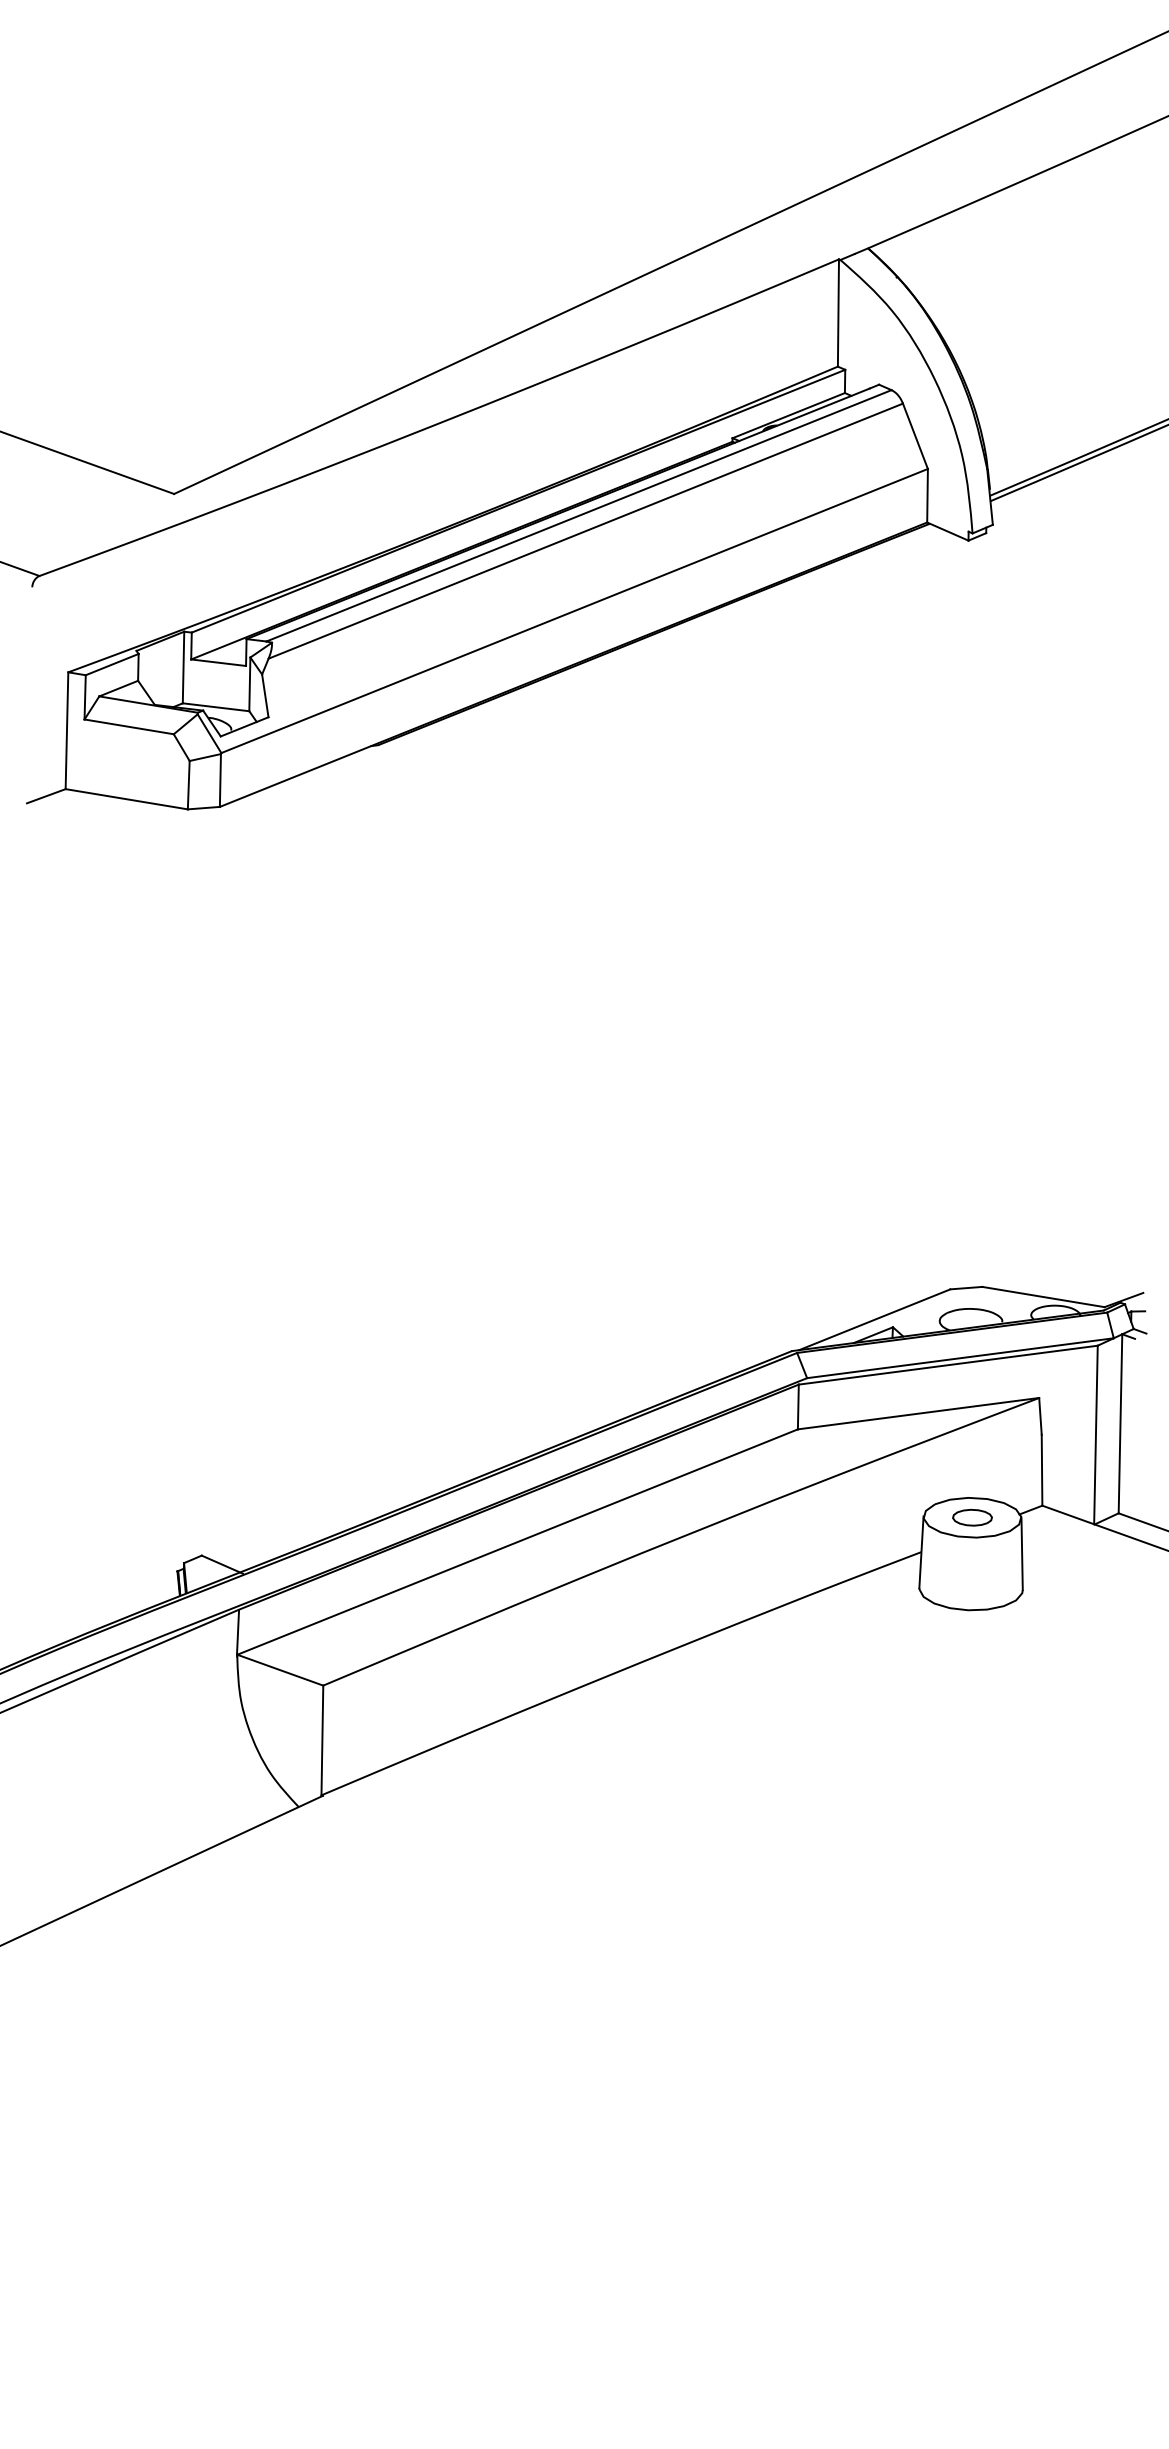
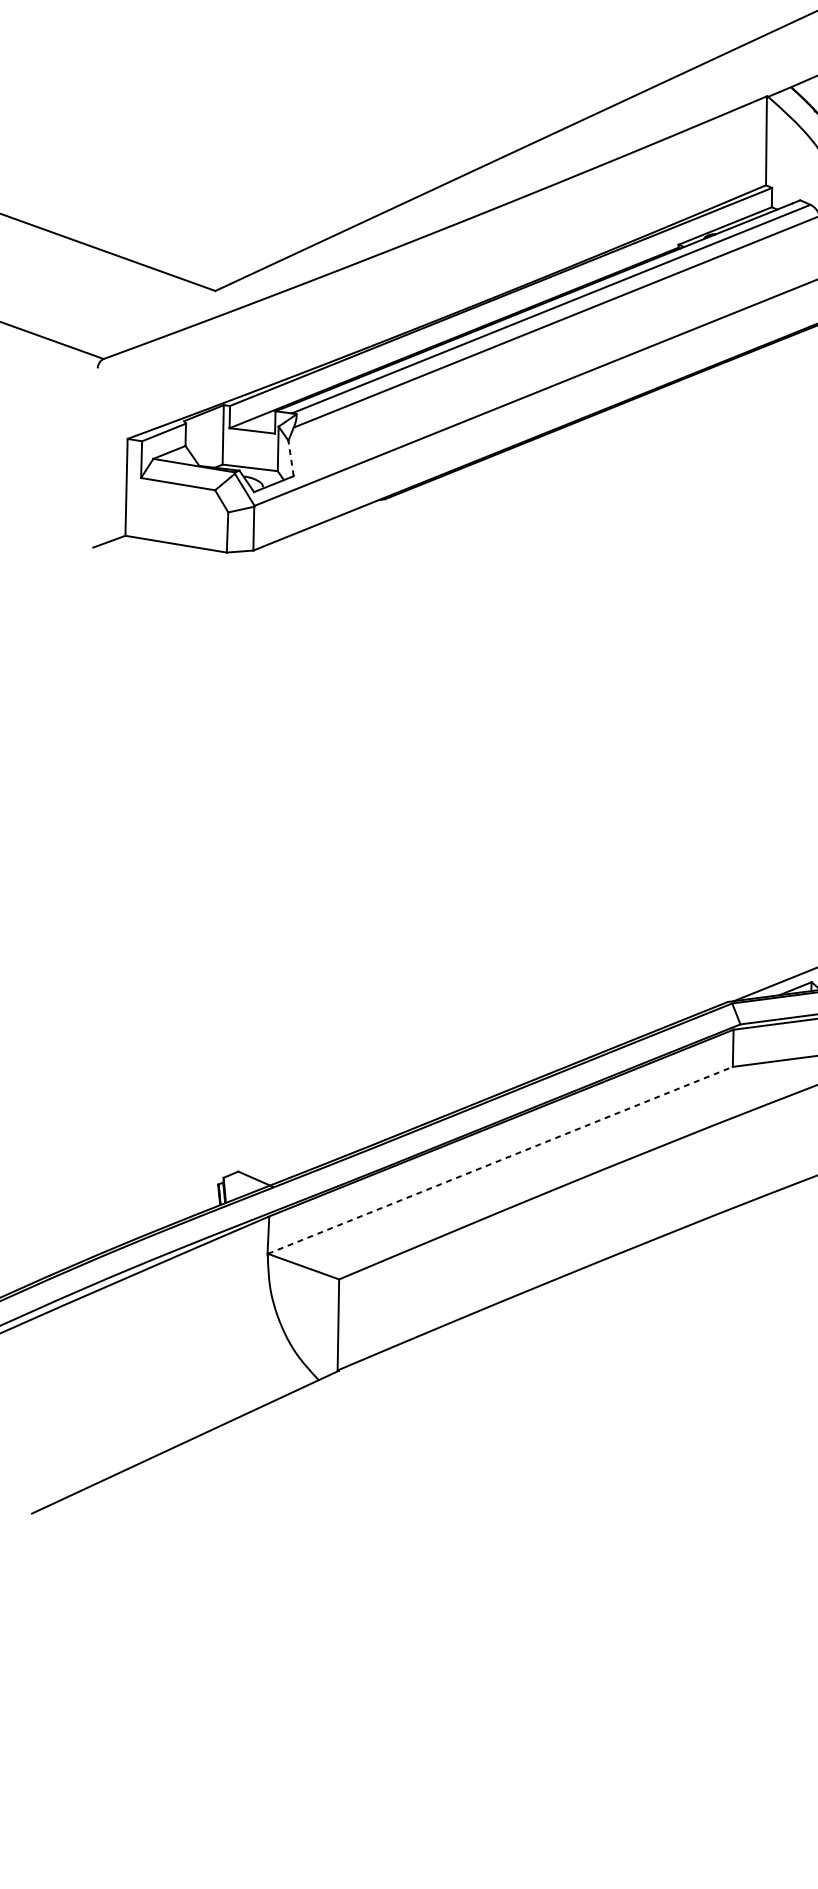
line: (265, 695) -> (291, 458), solid -> dashed
line: (518, 1541) -> (501, 1159), solid -> dashed

